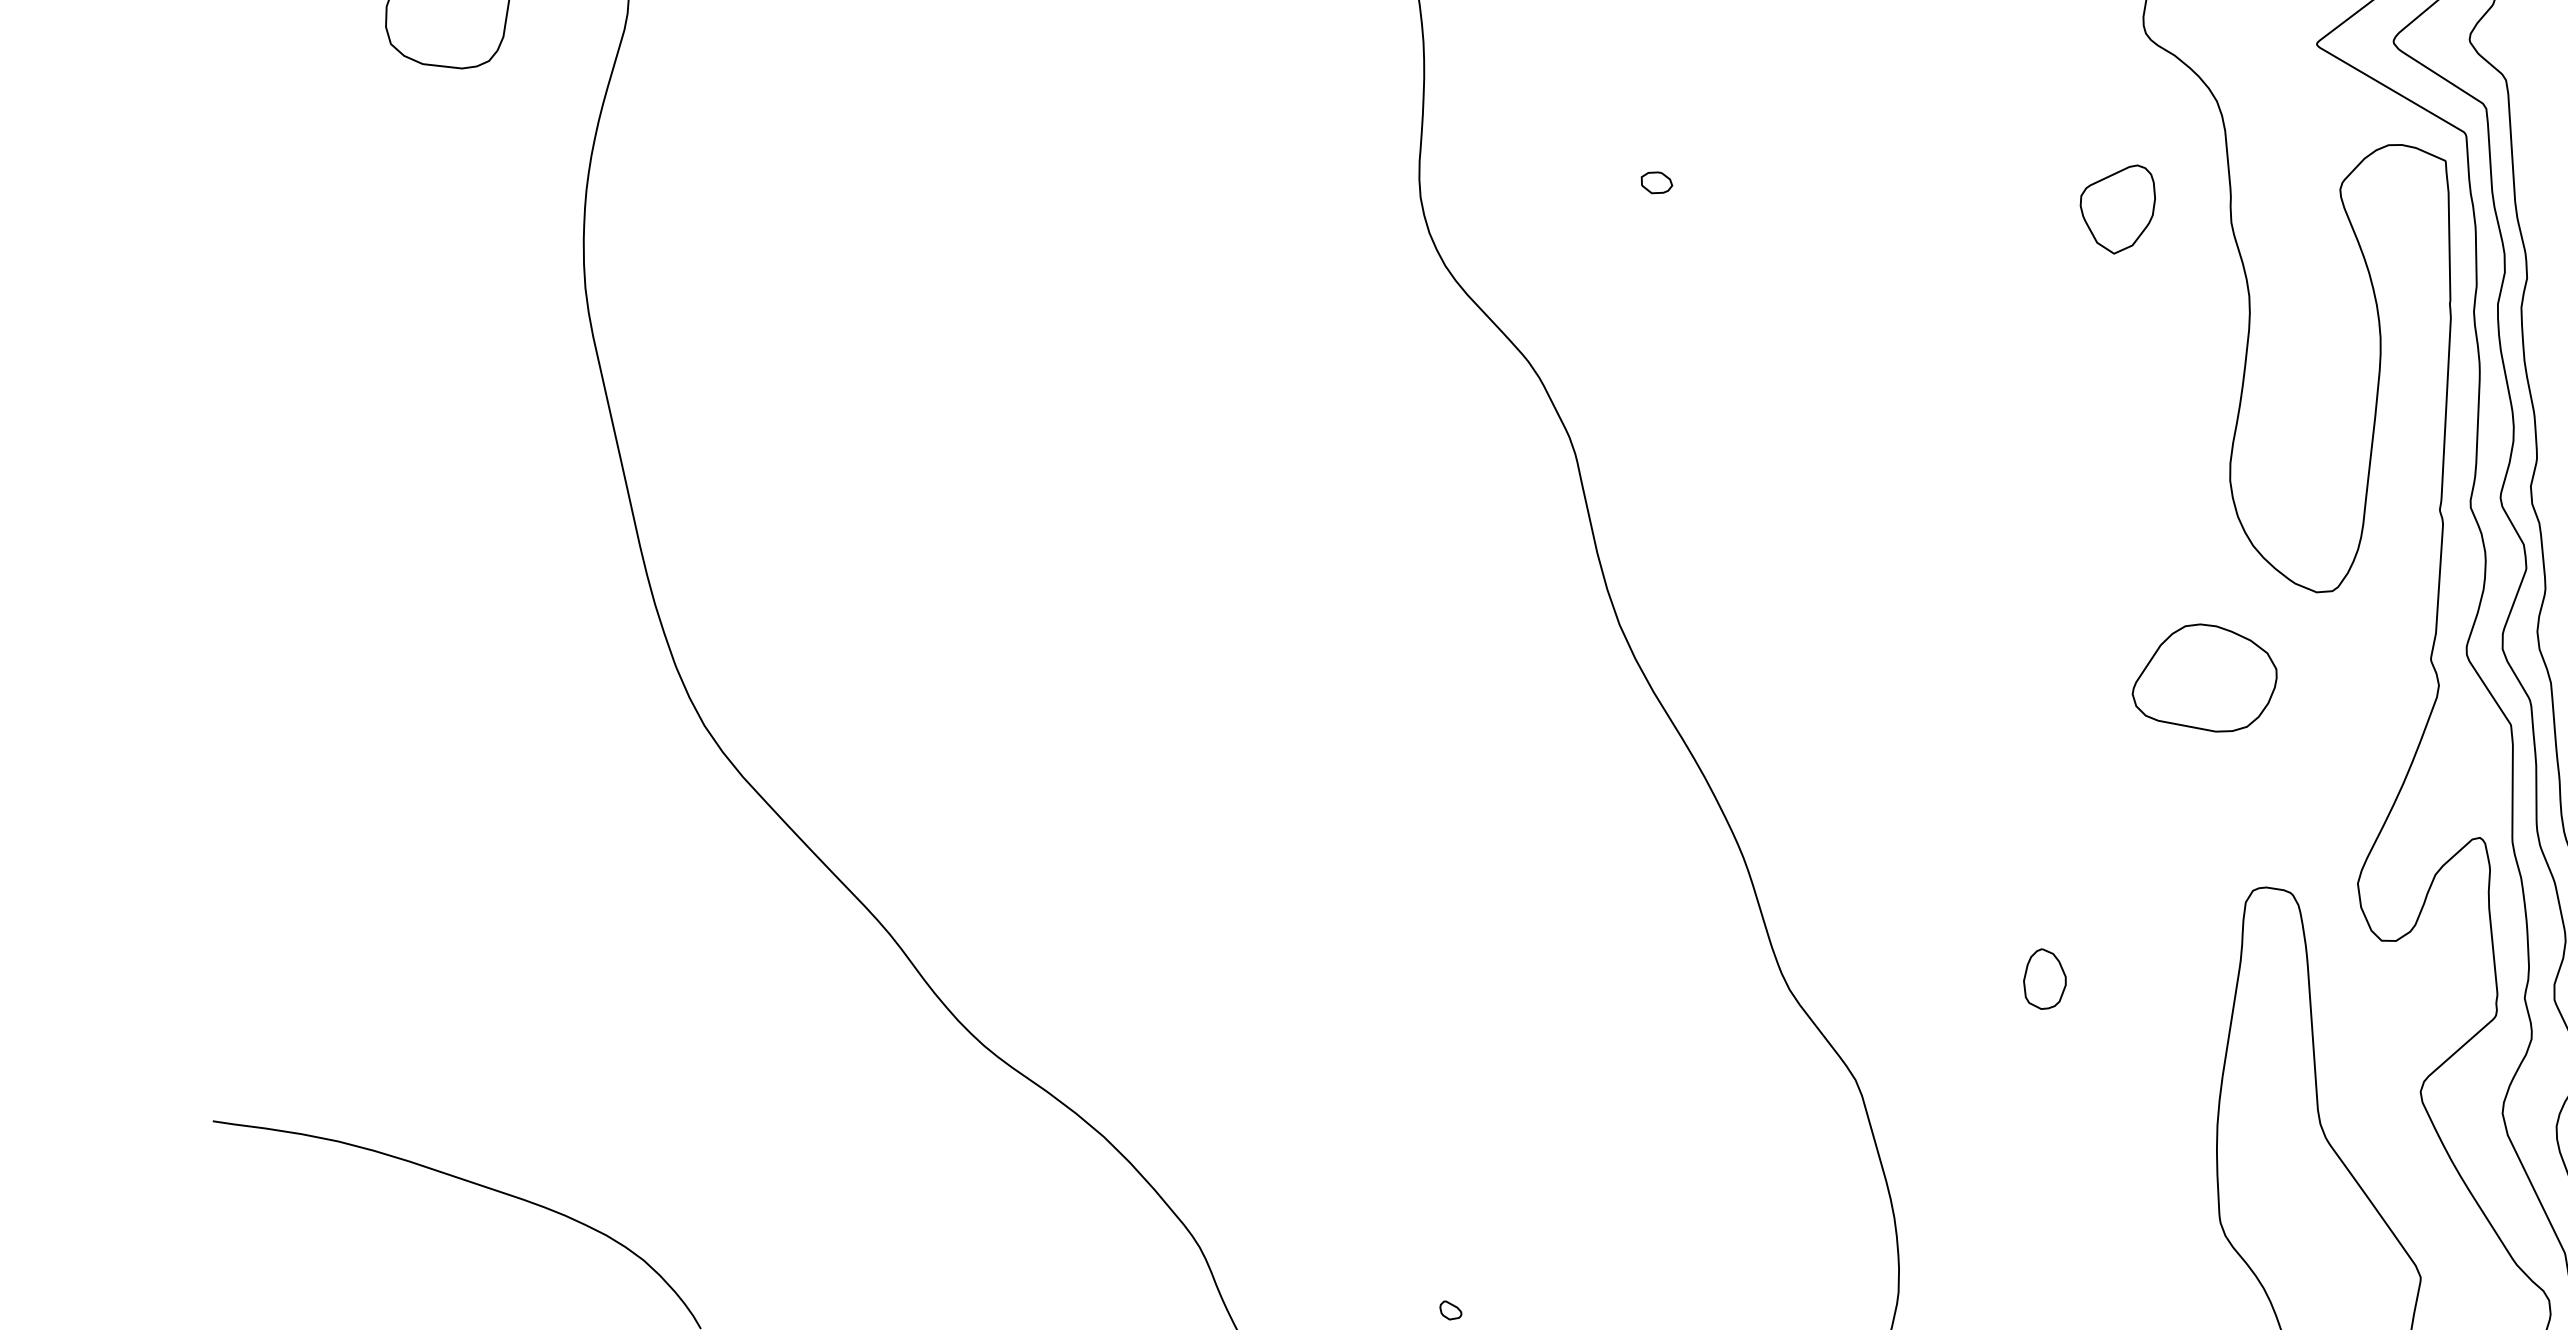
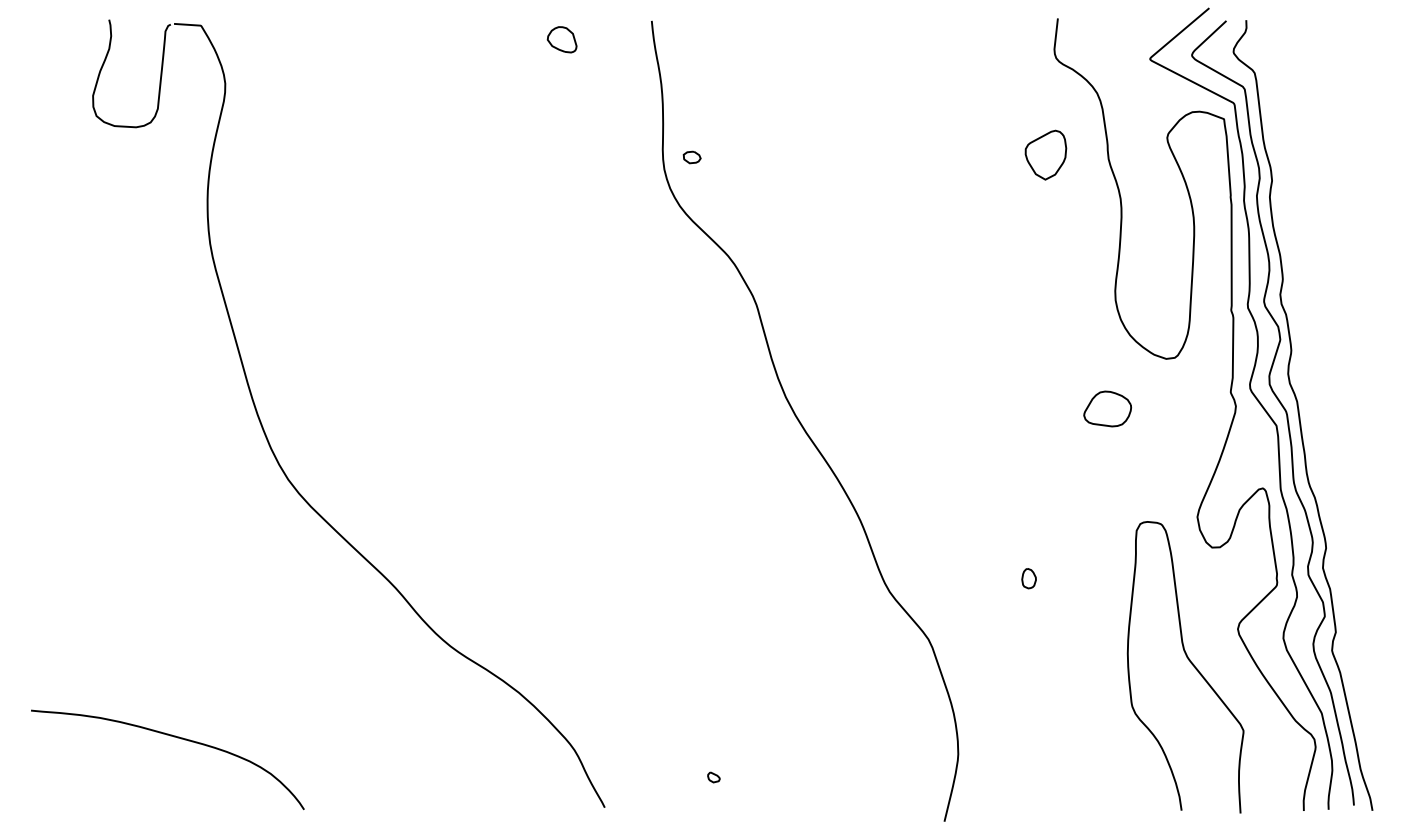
part: (1655, 182) -> (691, 157), moved
part: (2204, 676) -> (1107, 408), size x0.6
part: (2043, 978) -> (1028, 578), size x0.6

